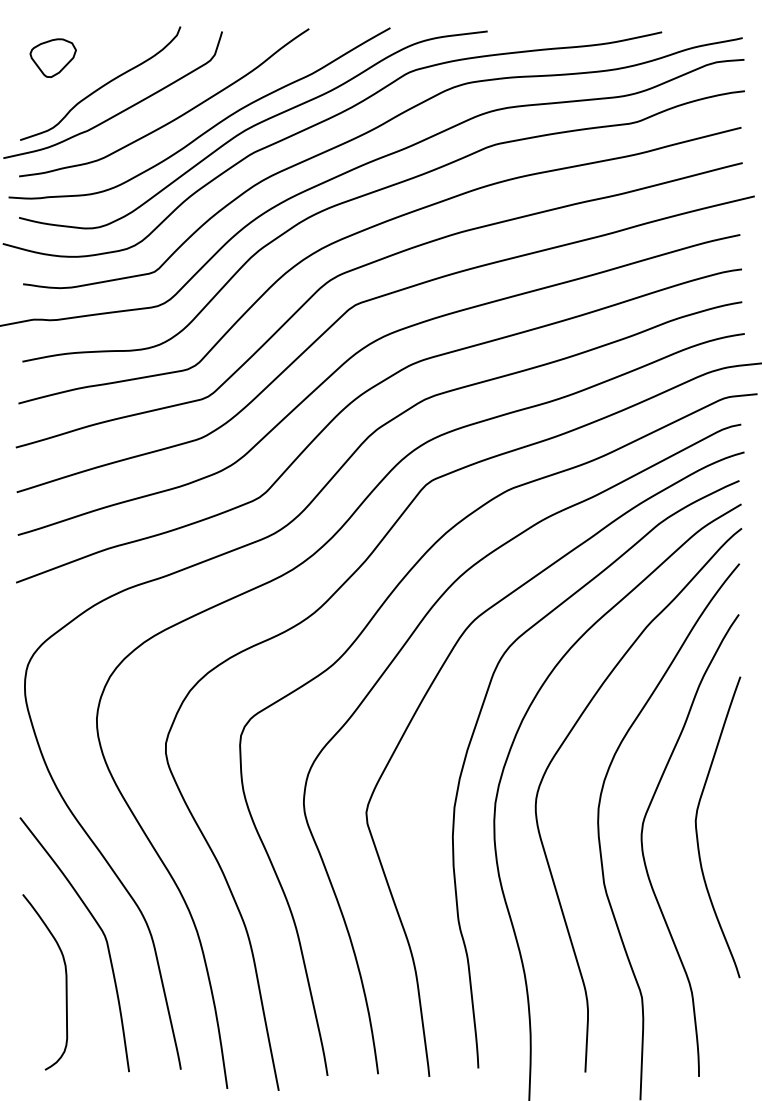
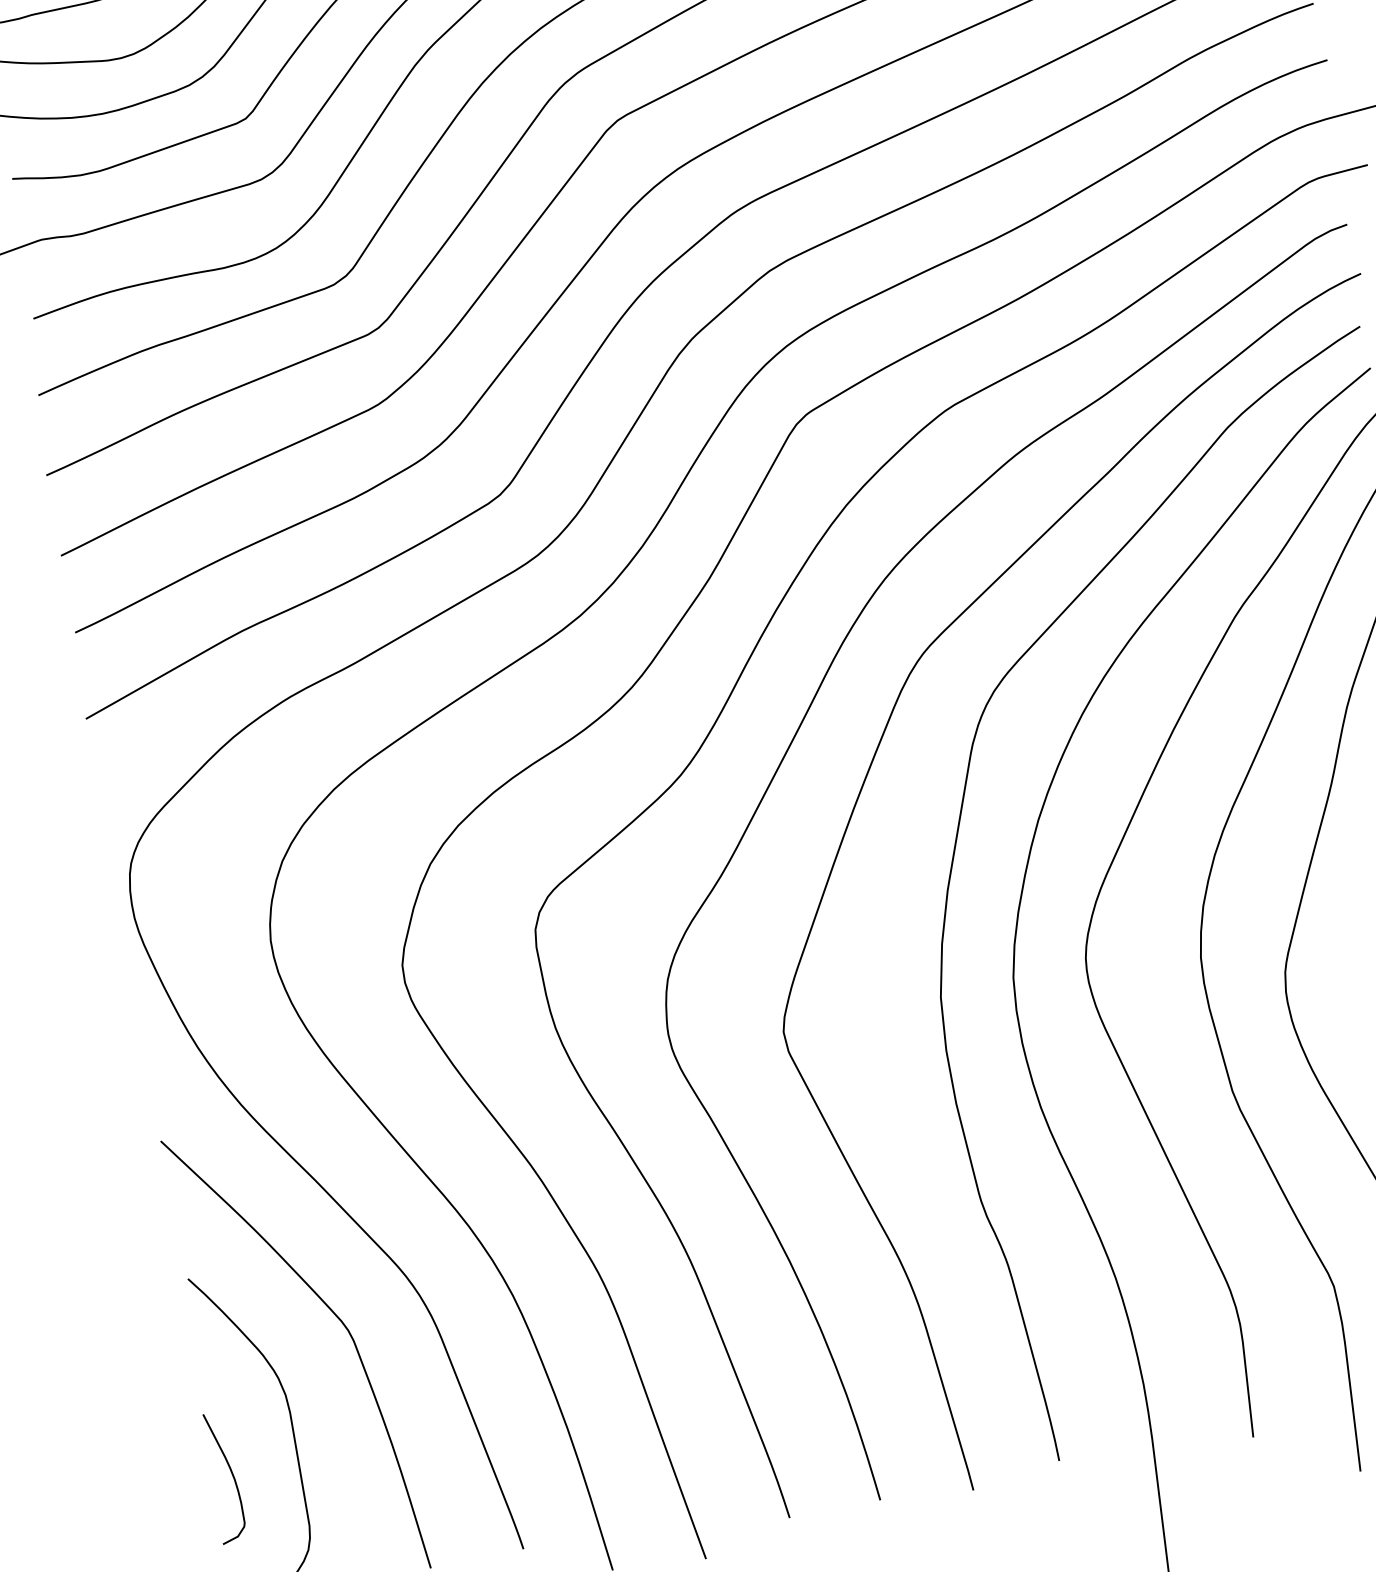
curve: (29, 1005) -> (232, 1477), added

